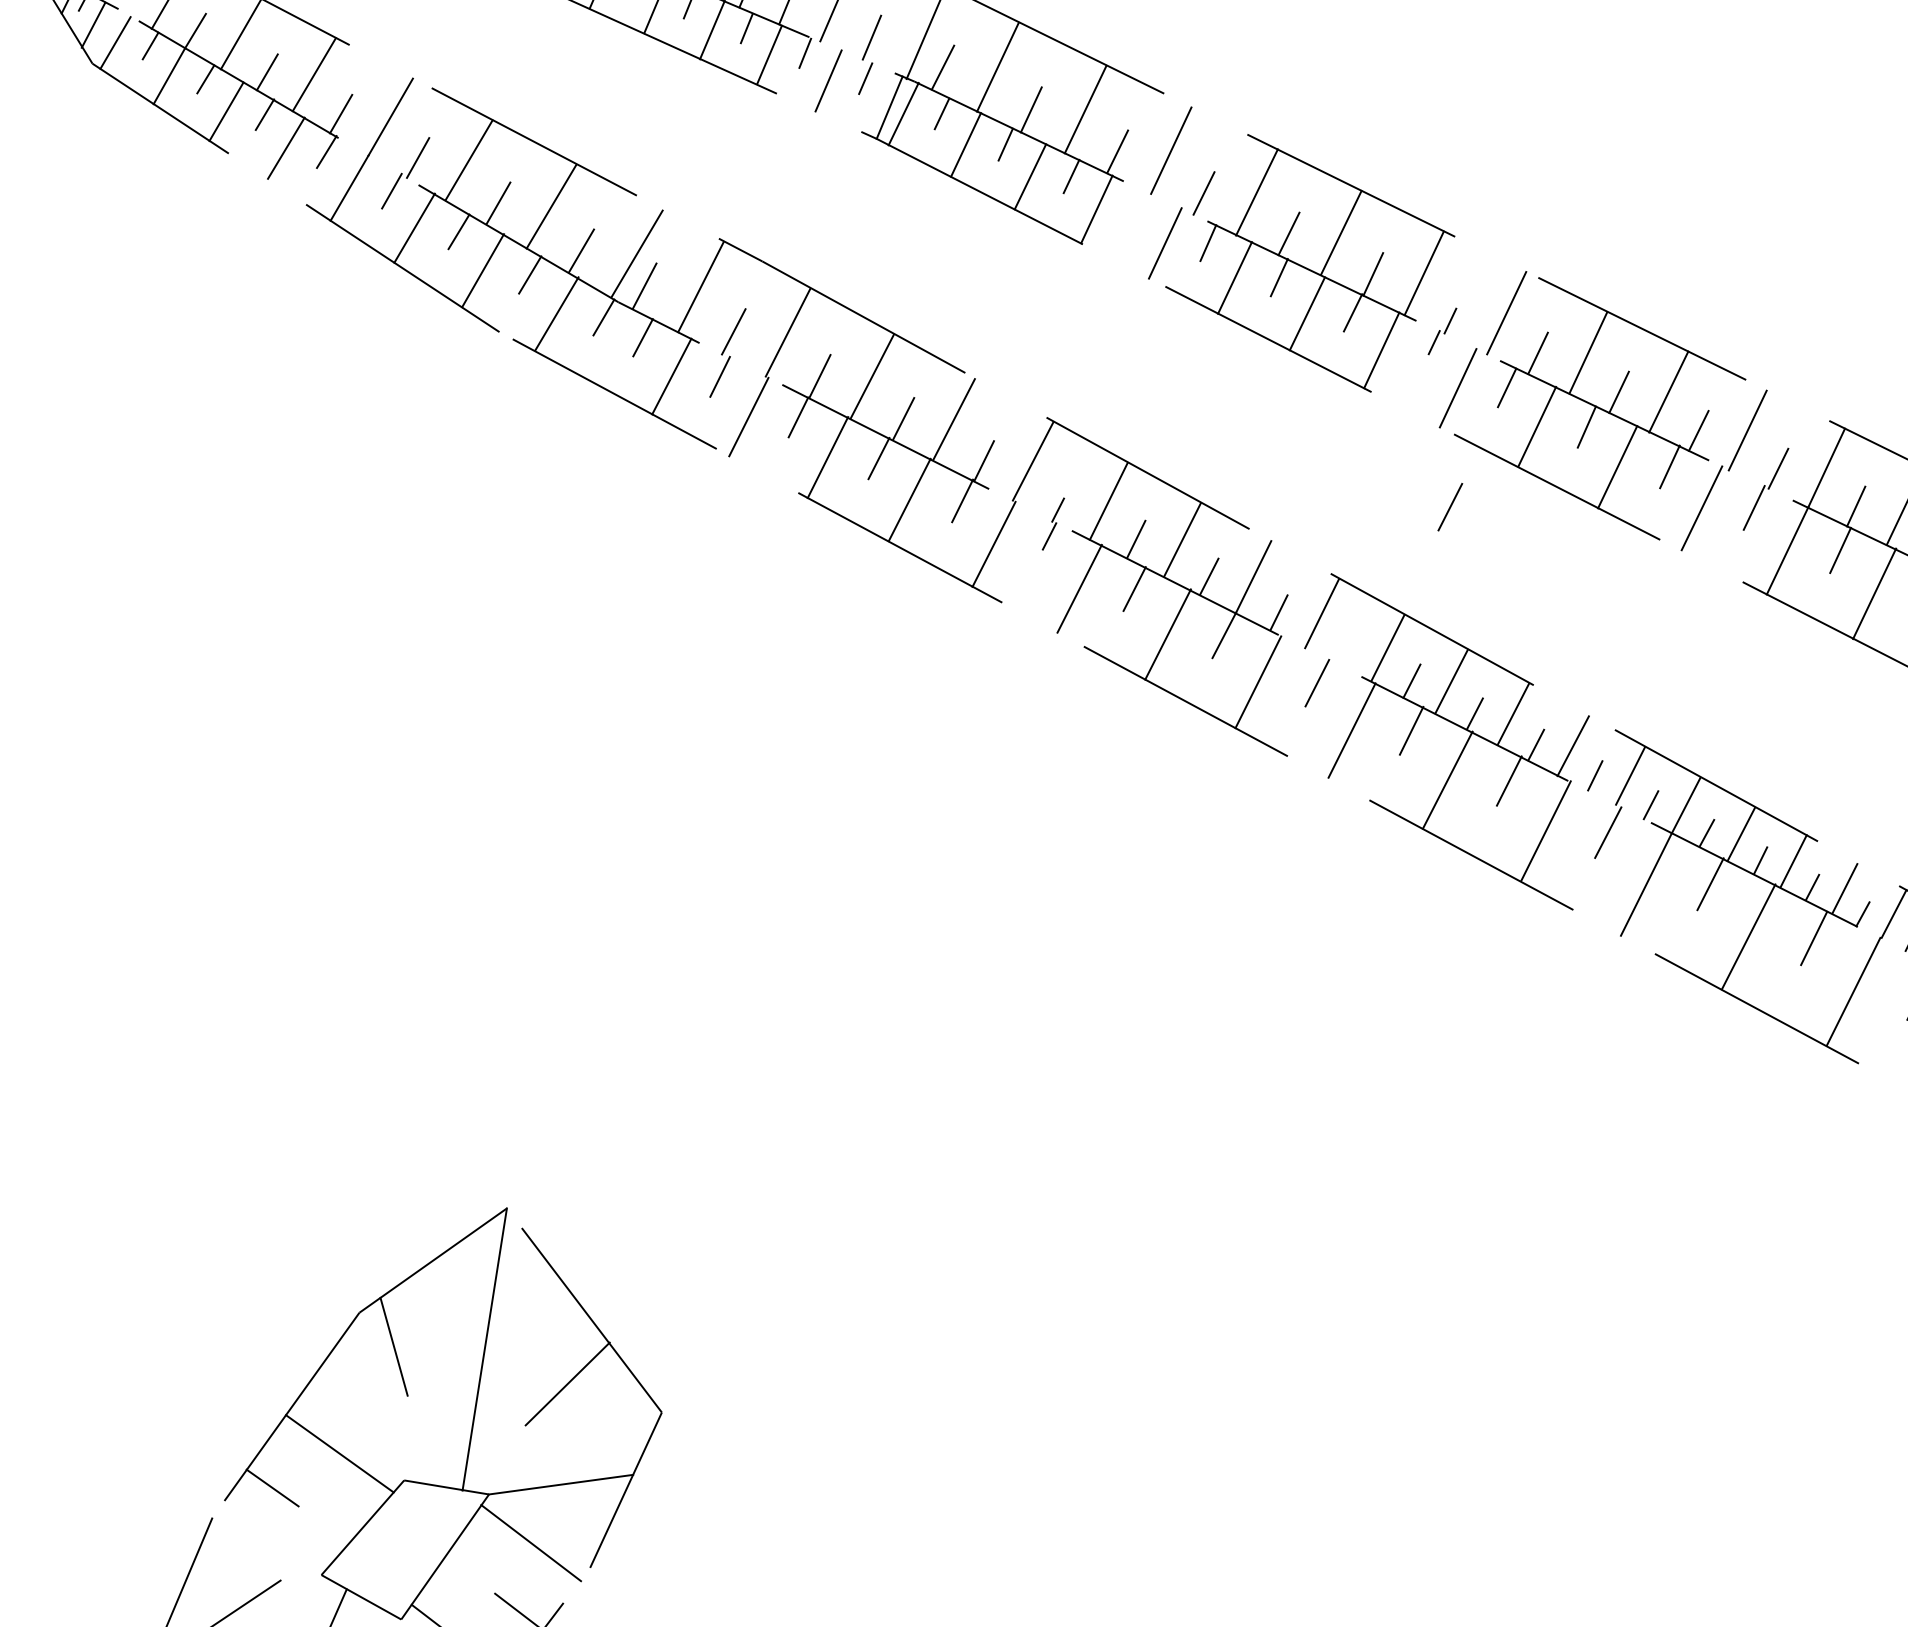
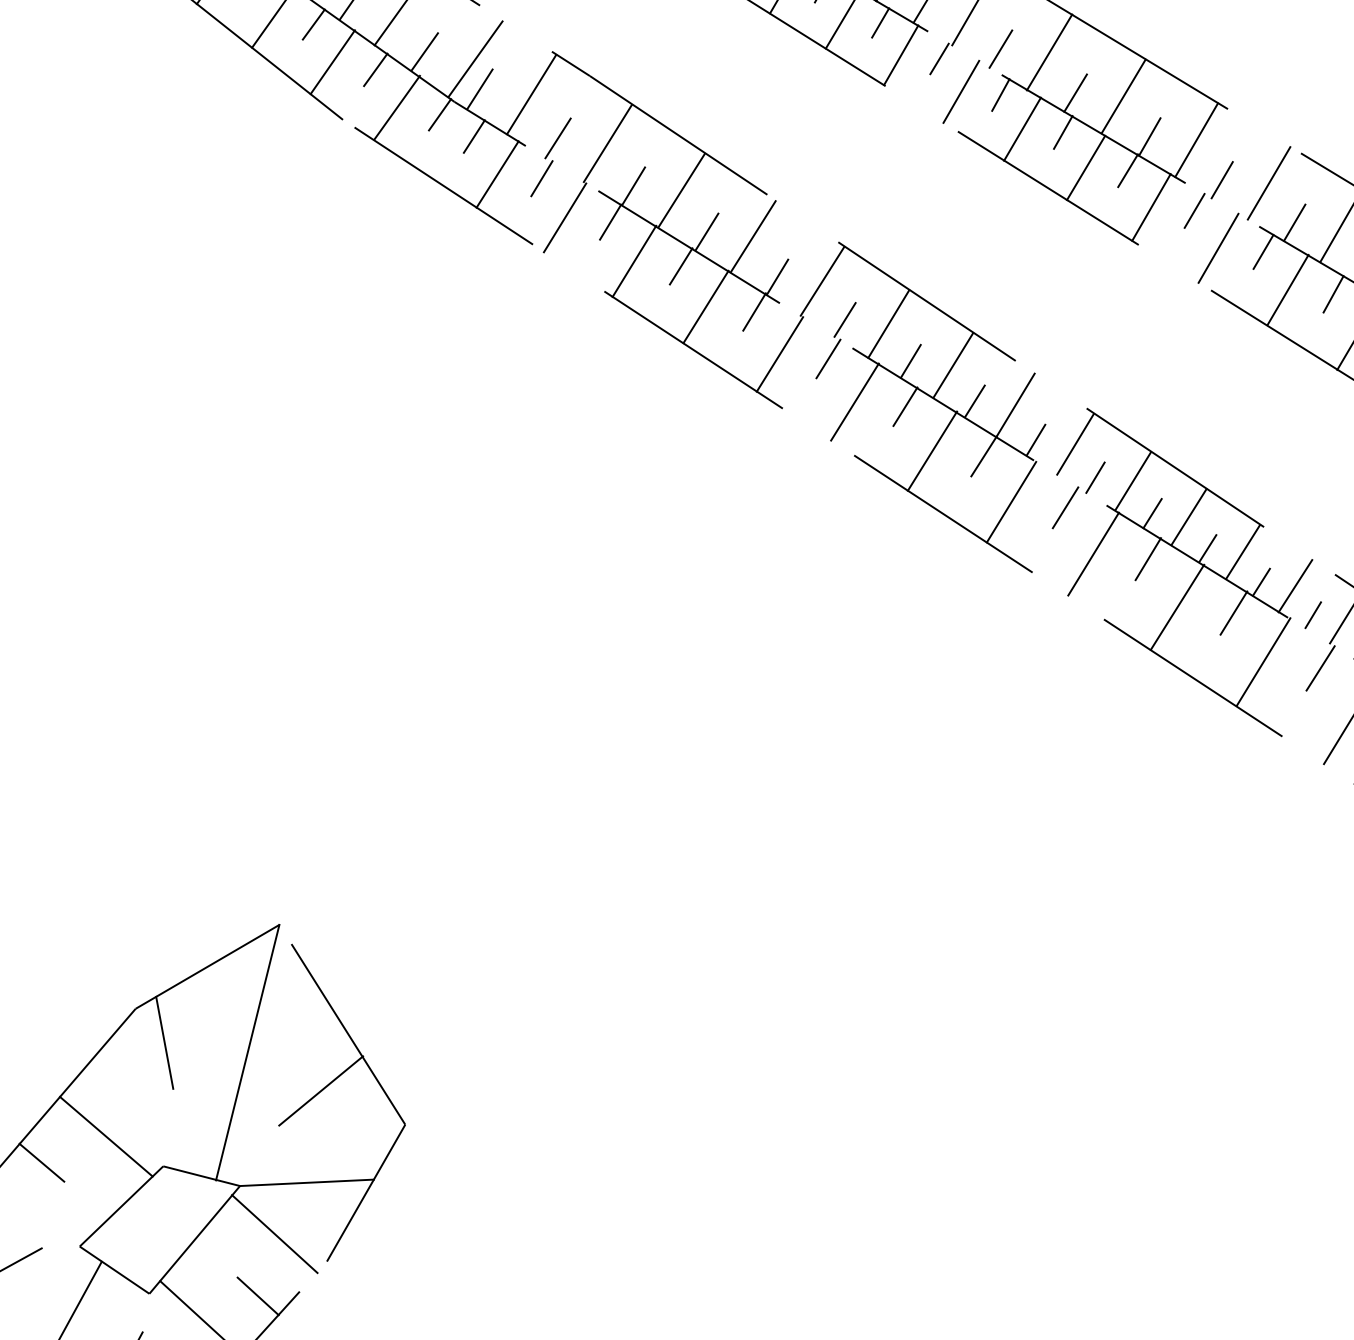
line: (1138, 209) -> (939, 58), added
part: (1442, 331) -> (1208, 195), size x1.67
line: (1450, 507) -> (1201, 357), removed
part: (1053, 523) -> (836, 340), size x1.67
line: (1346, 647) -> (1095, 477), added

